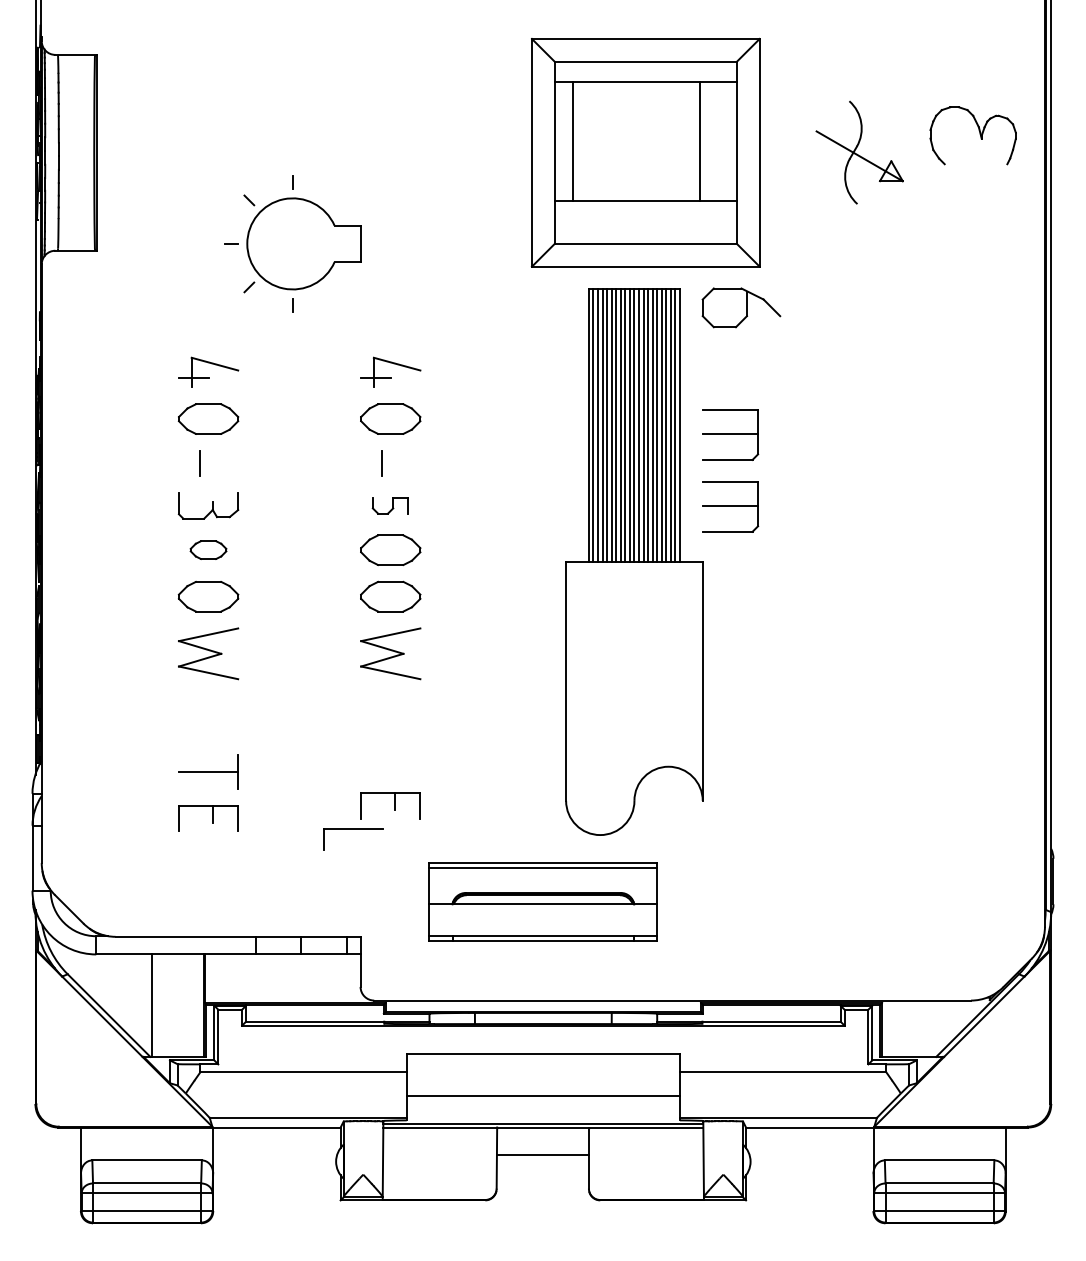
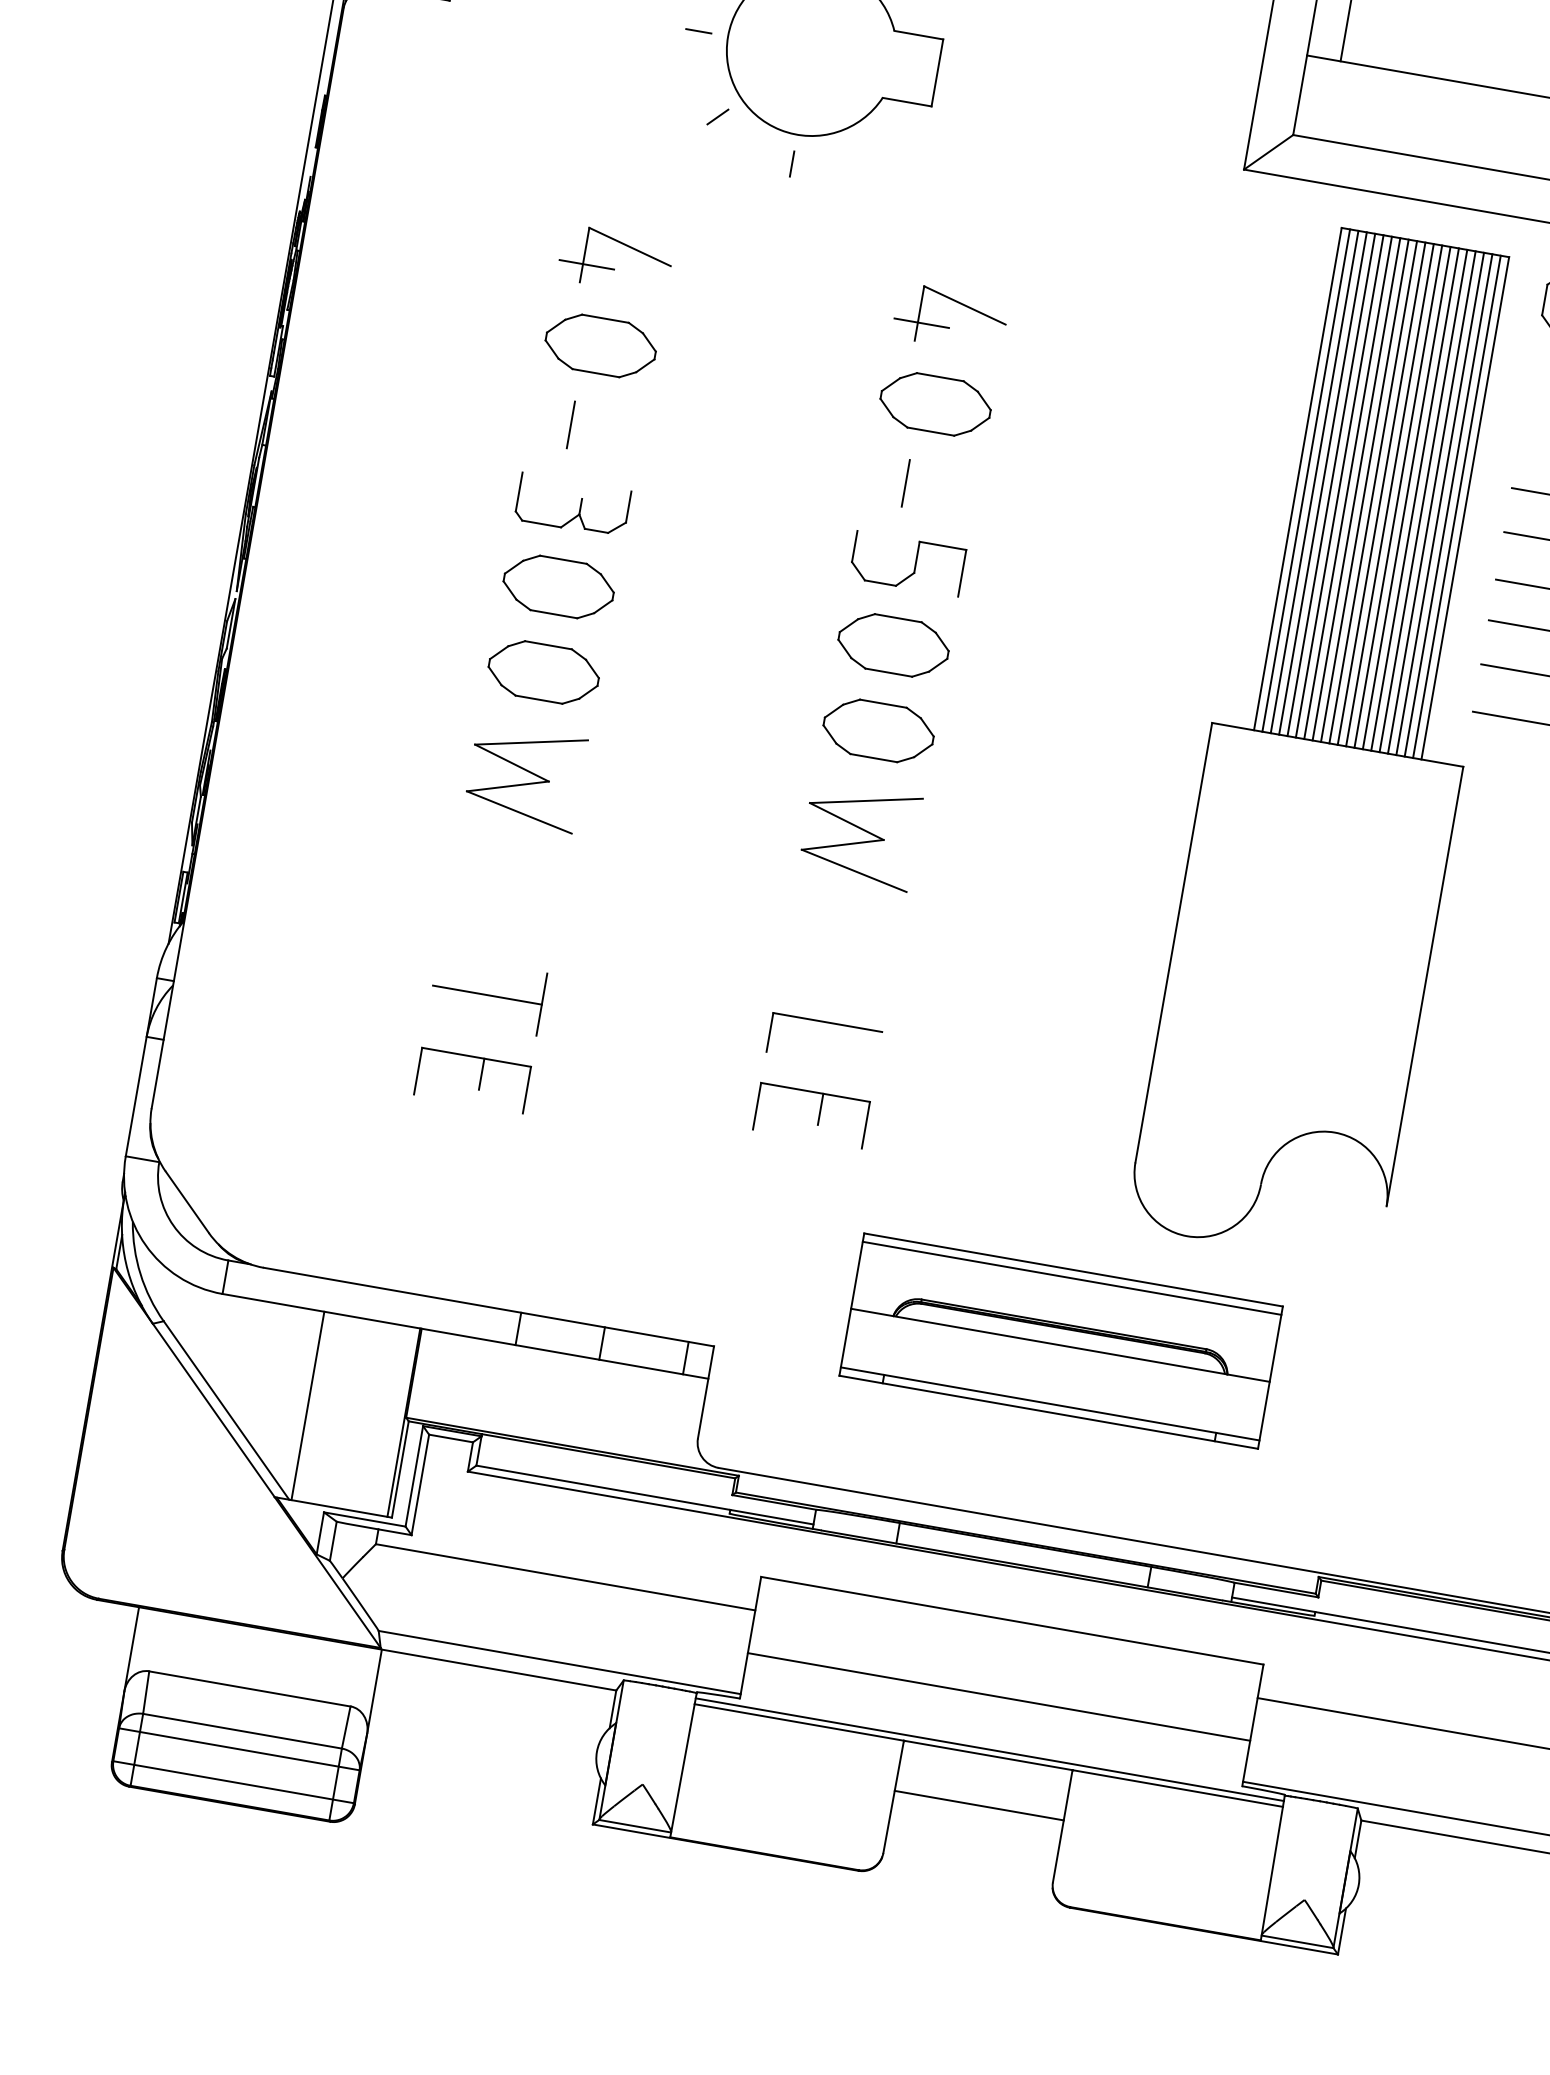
part: (390, 505) -> (907, 563), size x1.67
part: (208, 549) -> (558, 585), size x1.67
part: (353, 829) -> (827, 1022), moved

